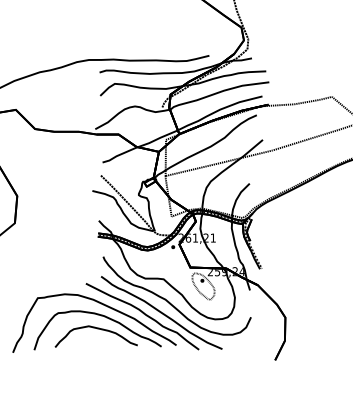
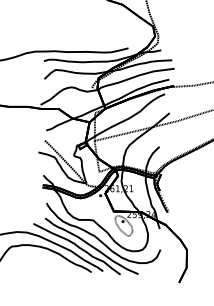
curve: (97, 329) -> (42, 259), removed

